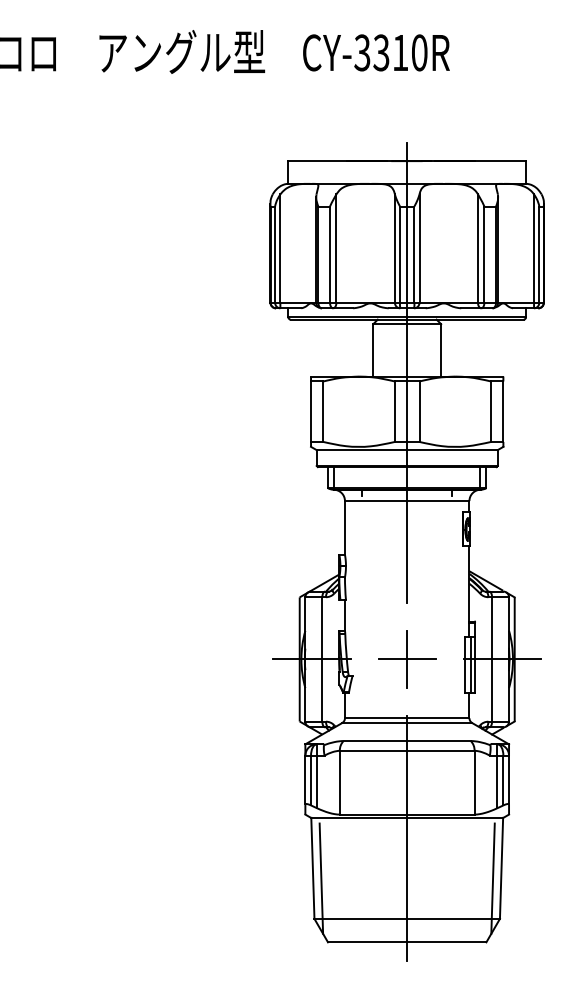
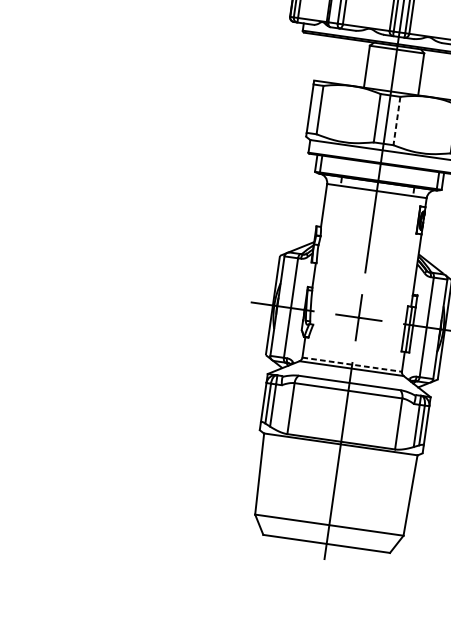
line: (419, 412) -> (396, 121), solid -> dashed
line: (407, 718) -> (352, 364), solid -> dashed
line: (321, 878) -> (265, 483), removed
line: (492, 878) -> (402, 502), removed

